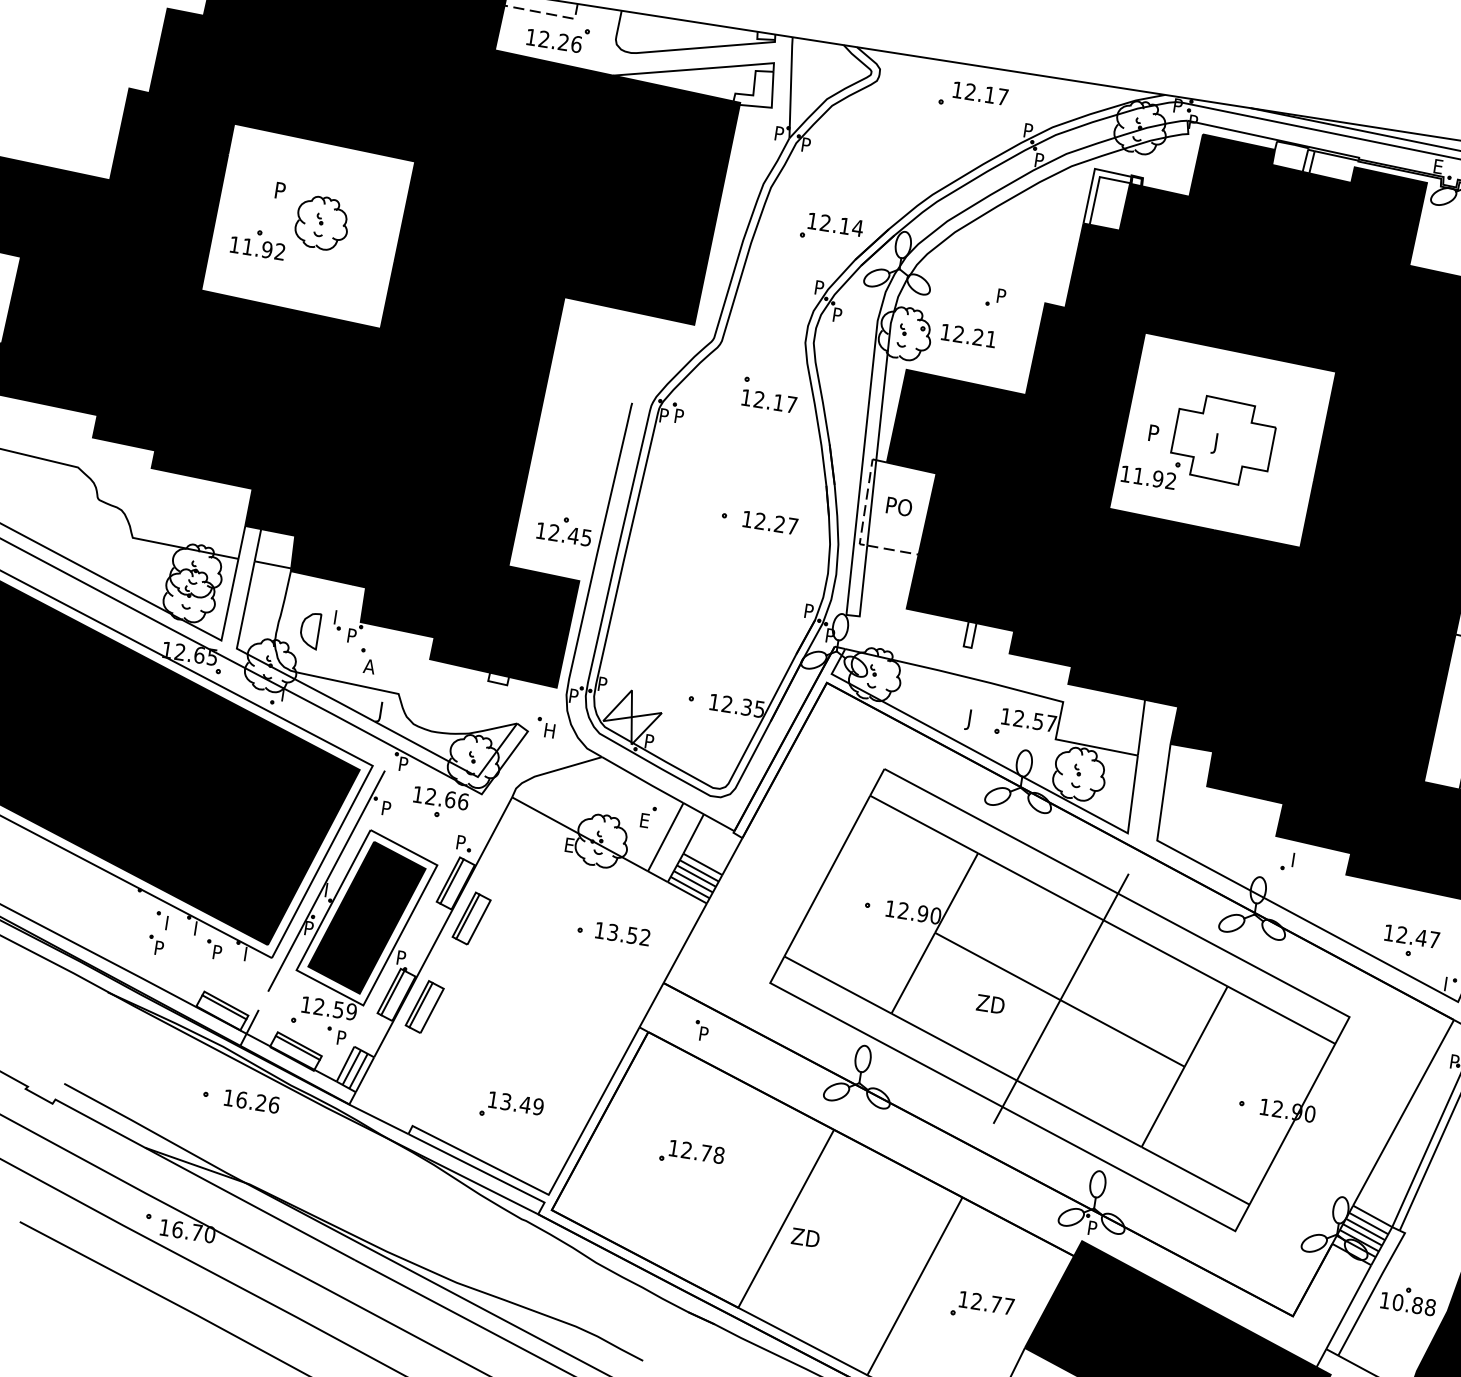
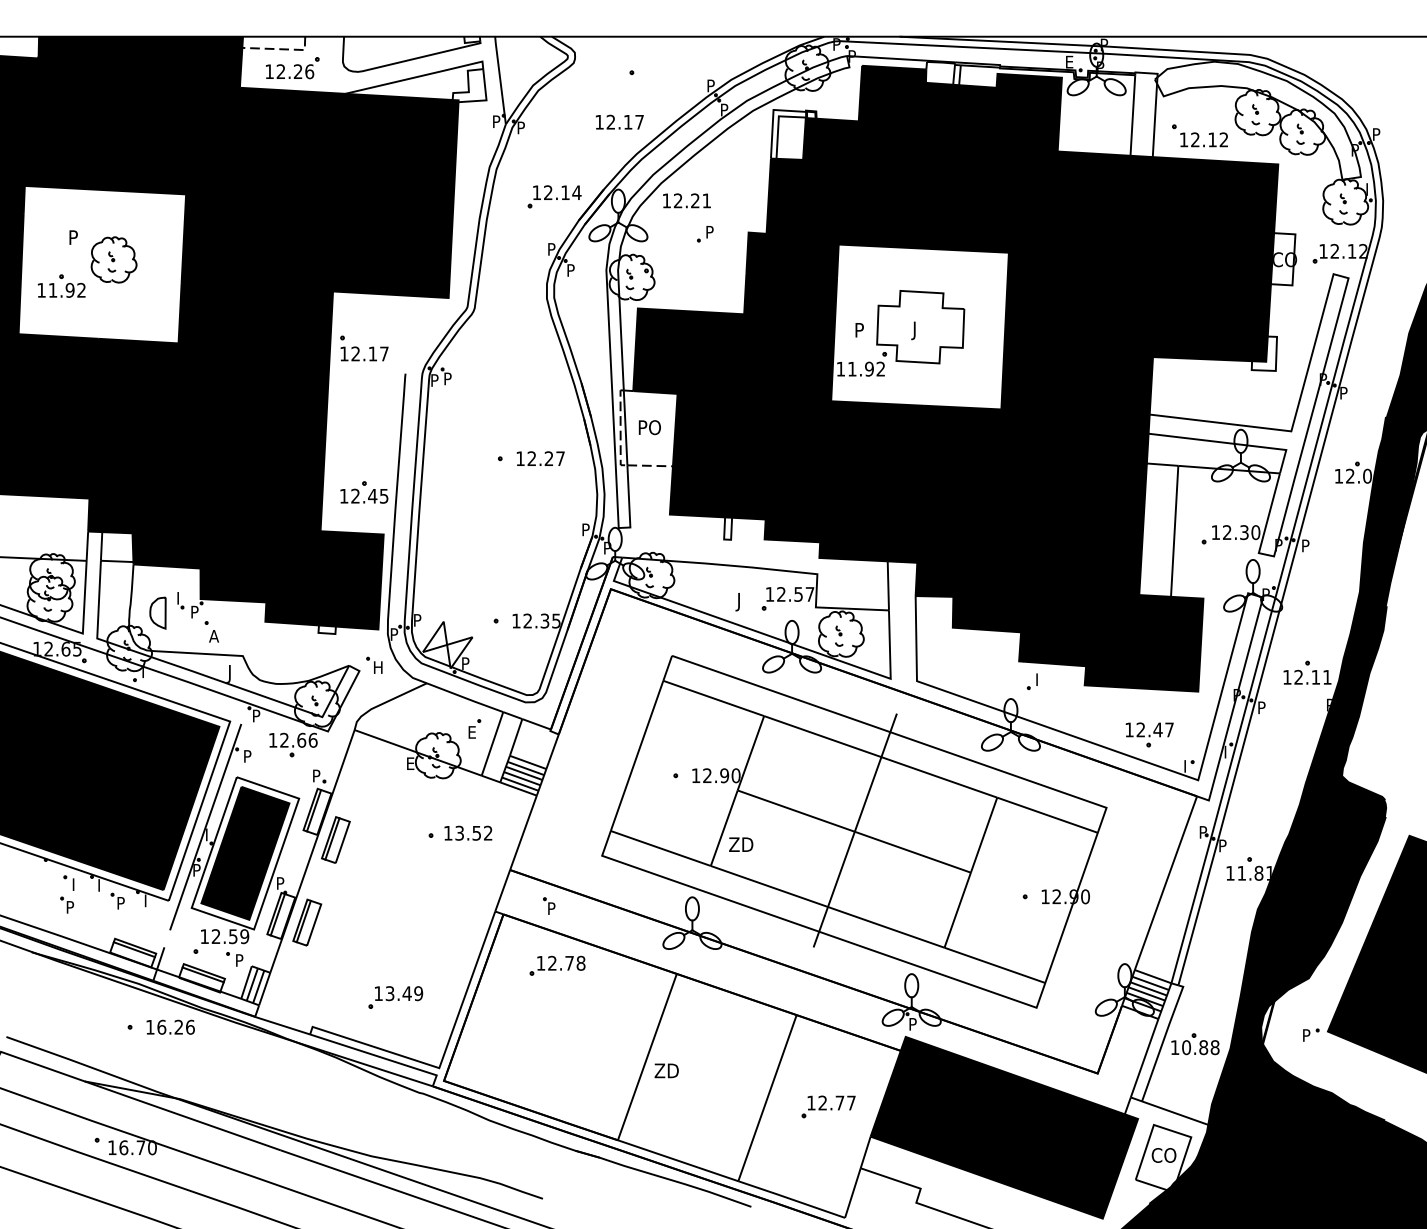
text: (980, 92) -> (619, 121), moved
text: (968, 335) -> (686, 200), moved
part: (770, 395) -> (364, 348), moved
text: (991, 1004) -> (741, 844), moved
part: (692, 1153) -> (557, 965), moved

